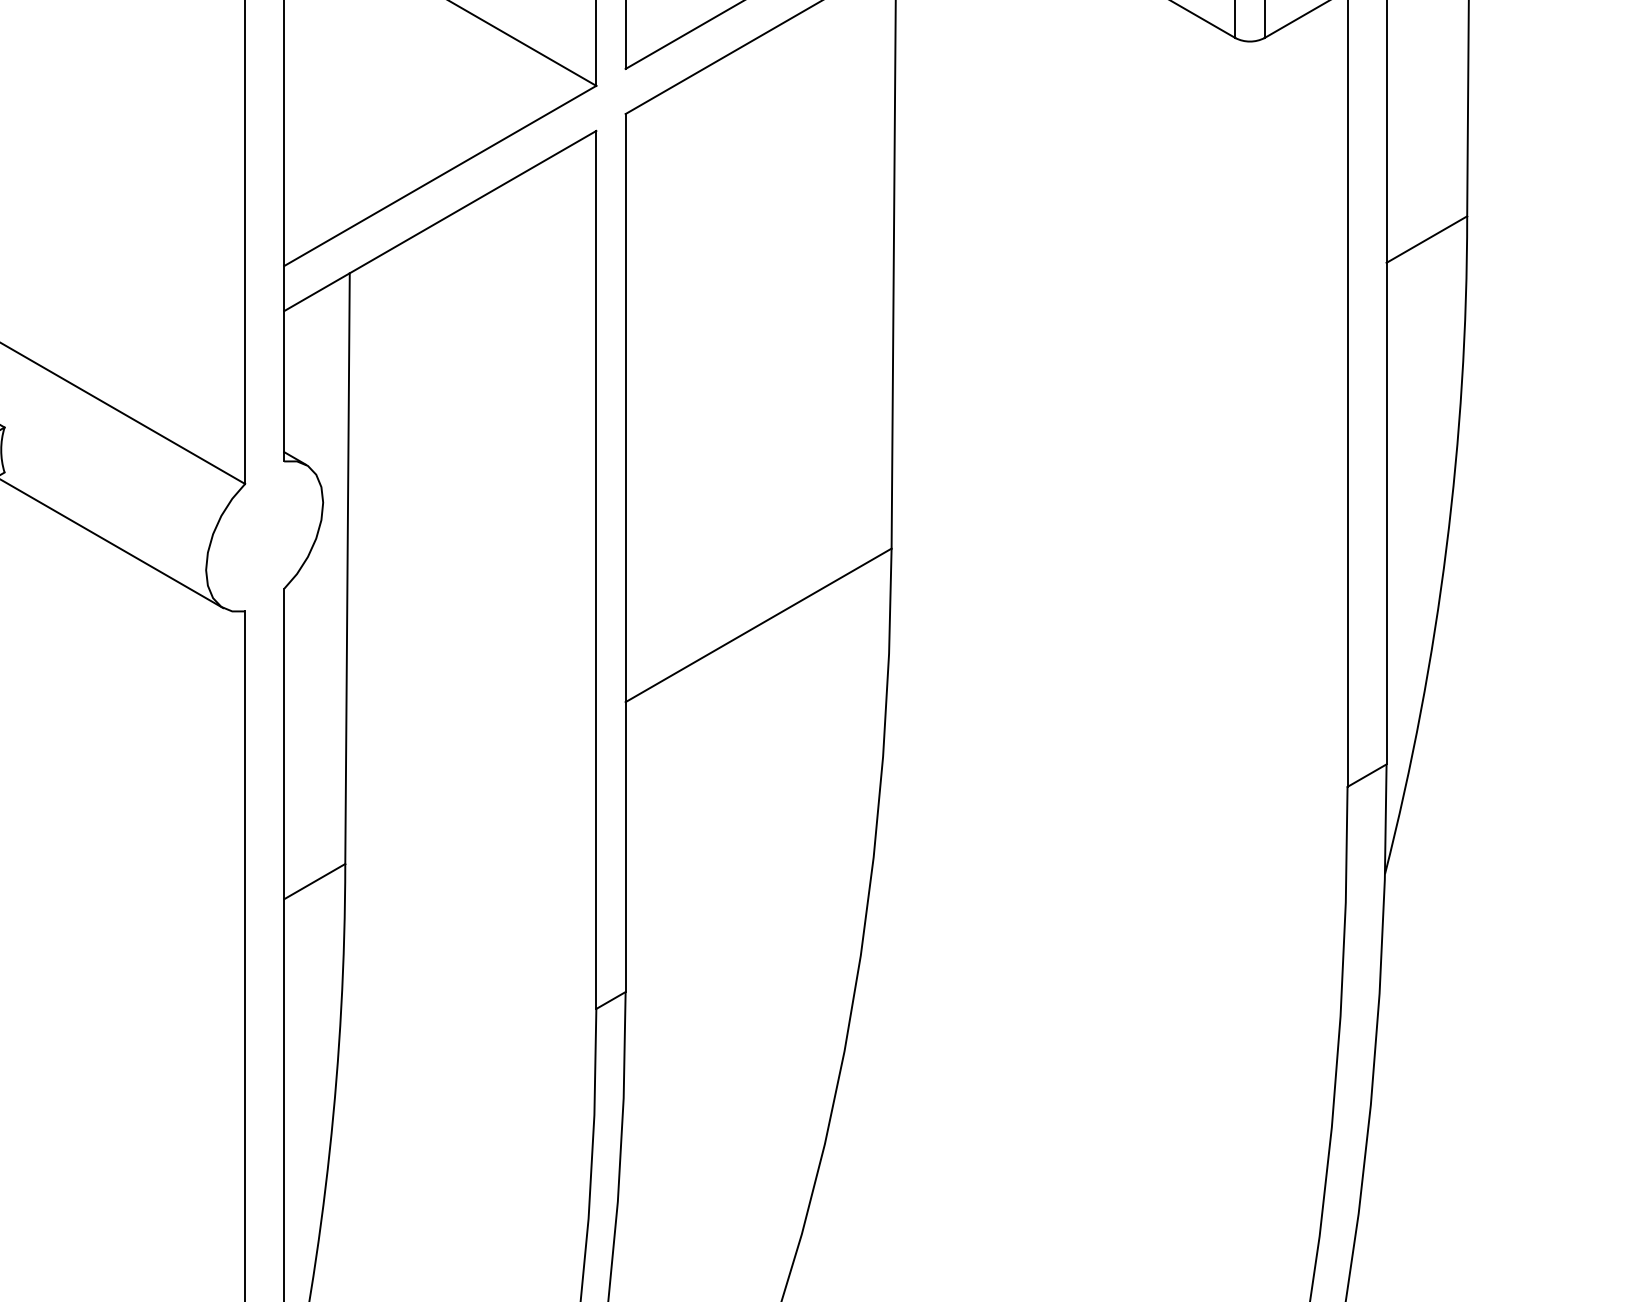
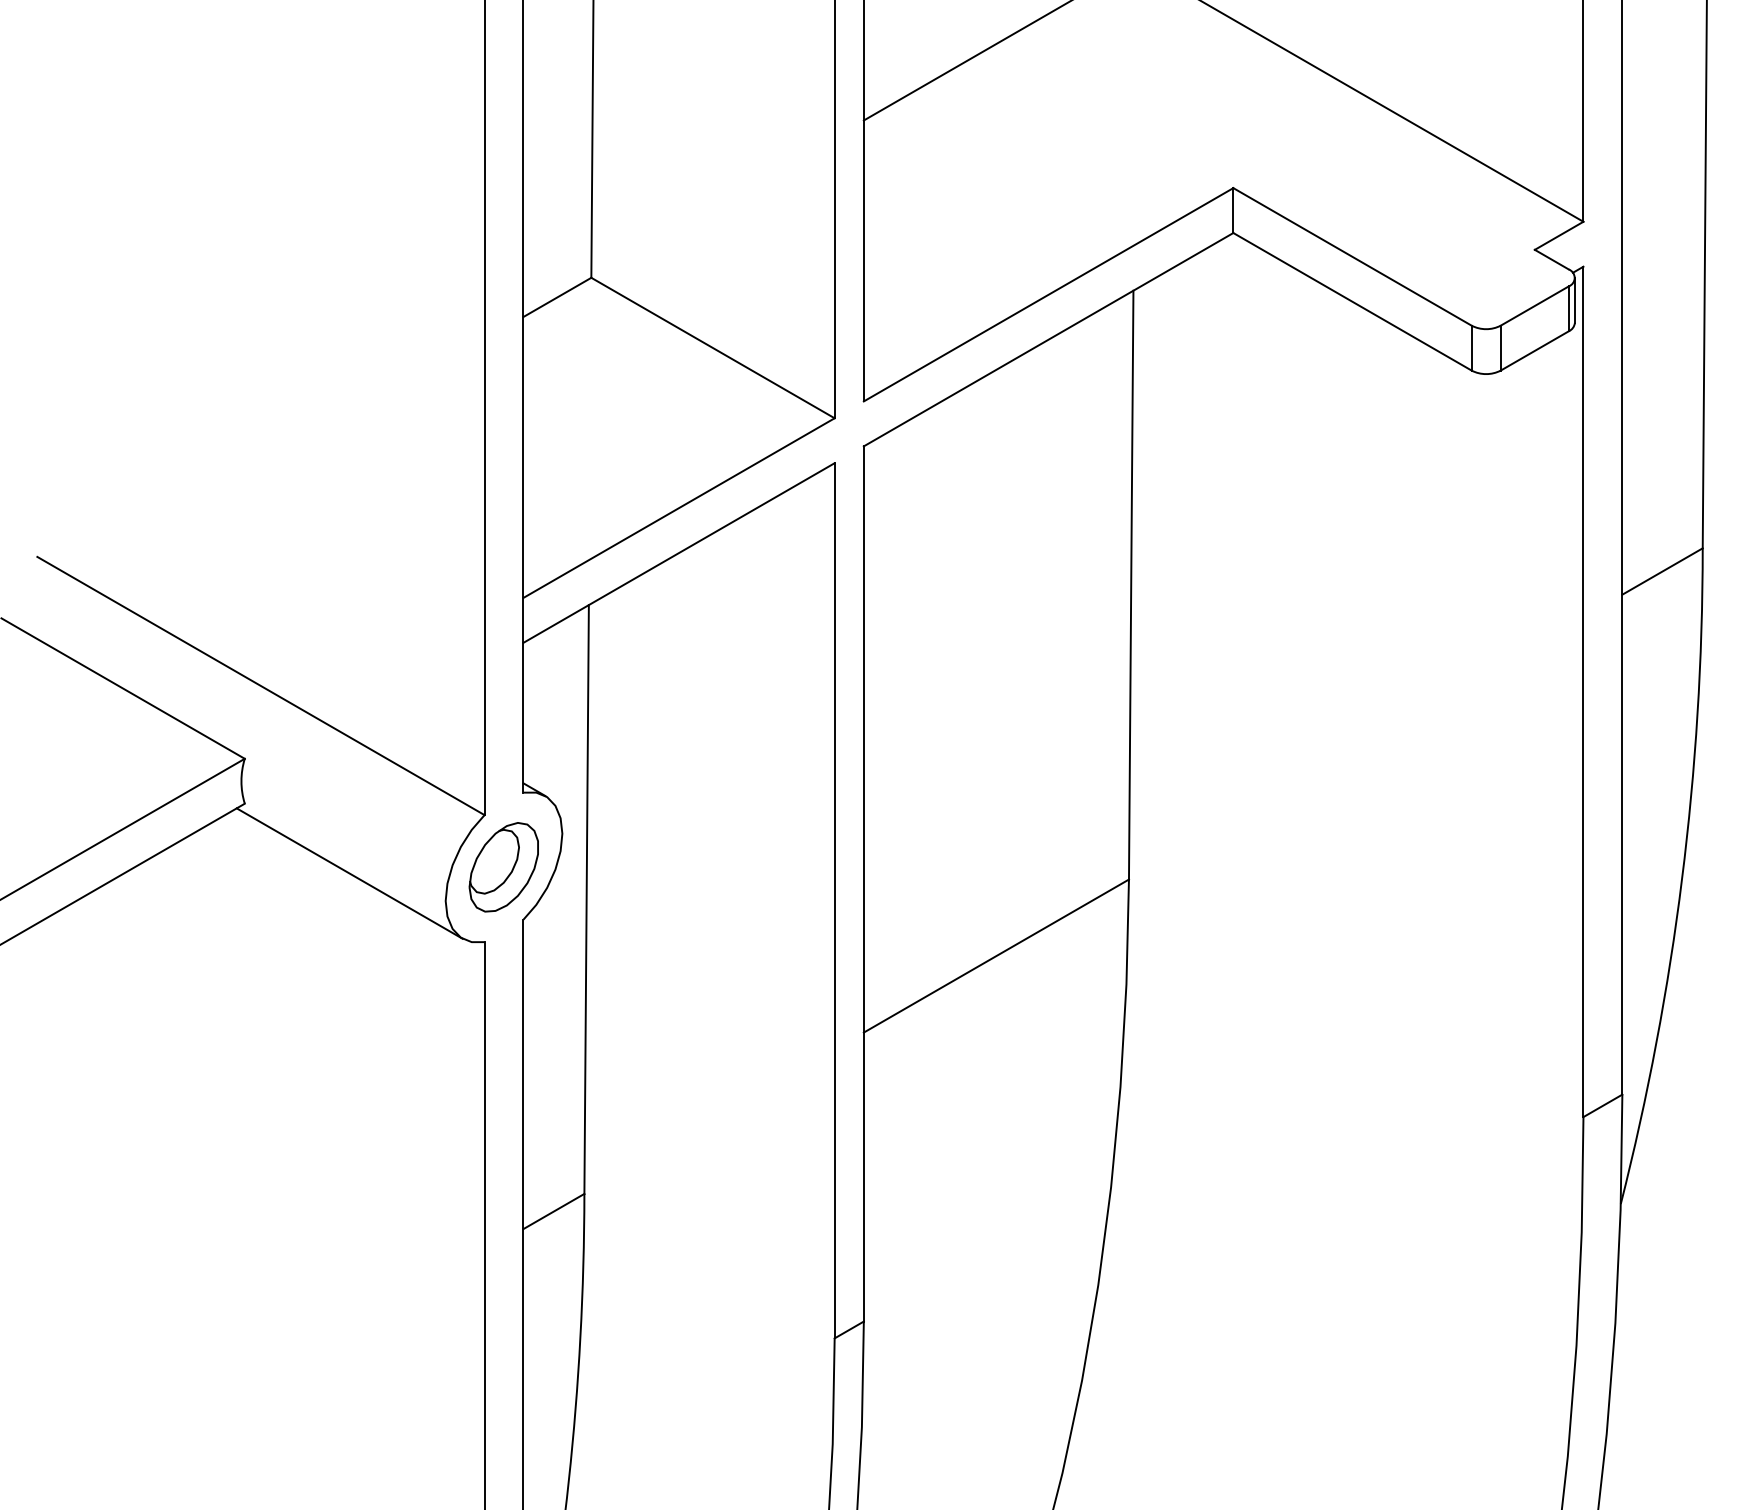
part: (264, 536) -> (503, 867), added

